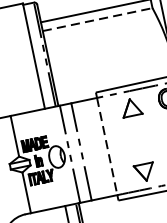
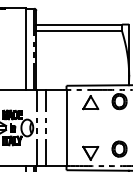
line: (98, 19) -> (79, 31), dashed -> solid
line: (107, 147) -> (66, 128), dashed -> solid

